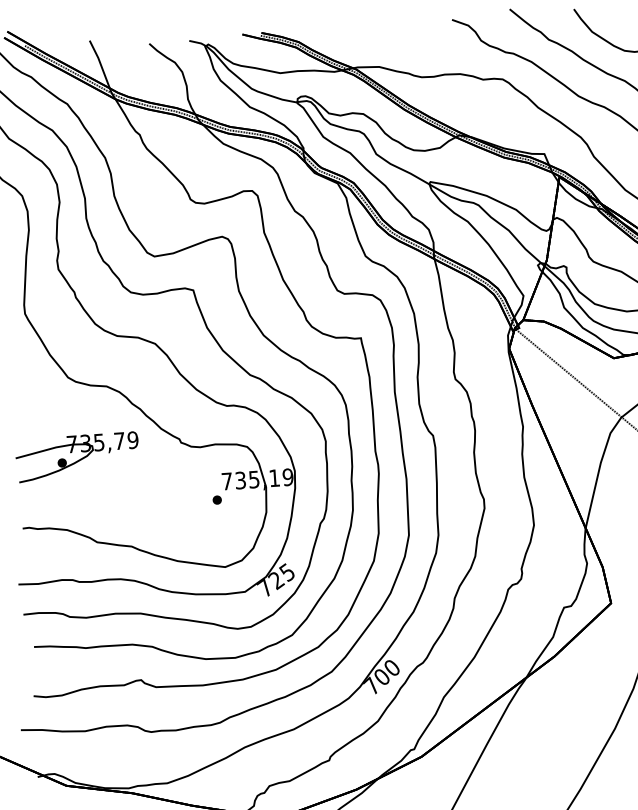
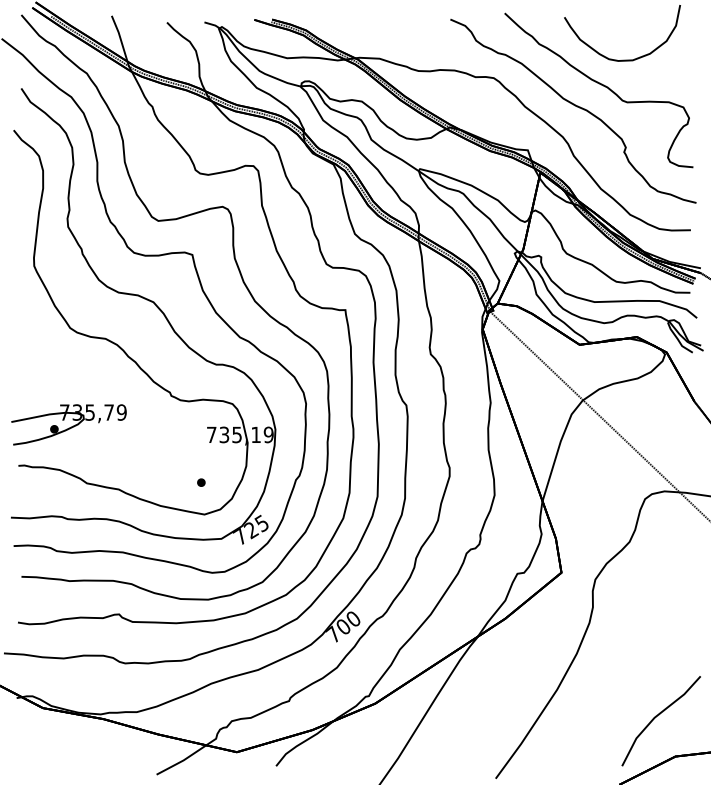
part: (76, 456) -> (68, 424), moved
part: (217, 499) -> (201, 482), moved

